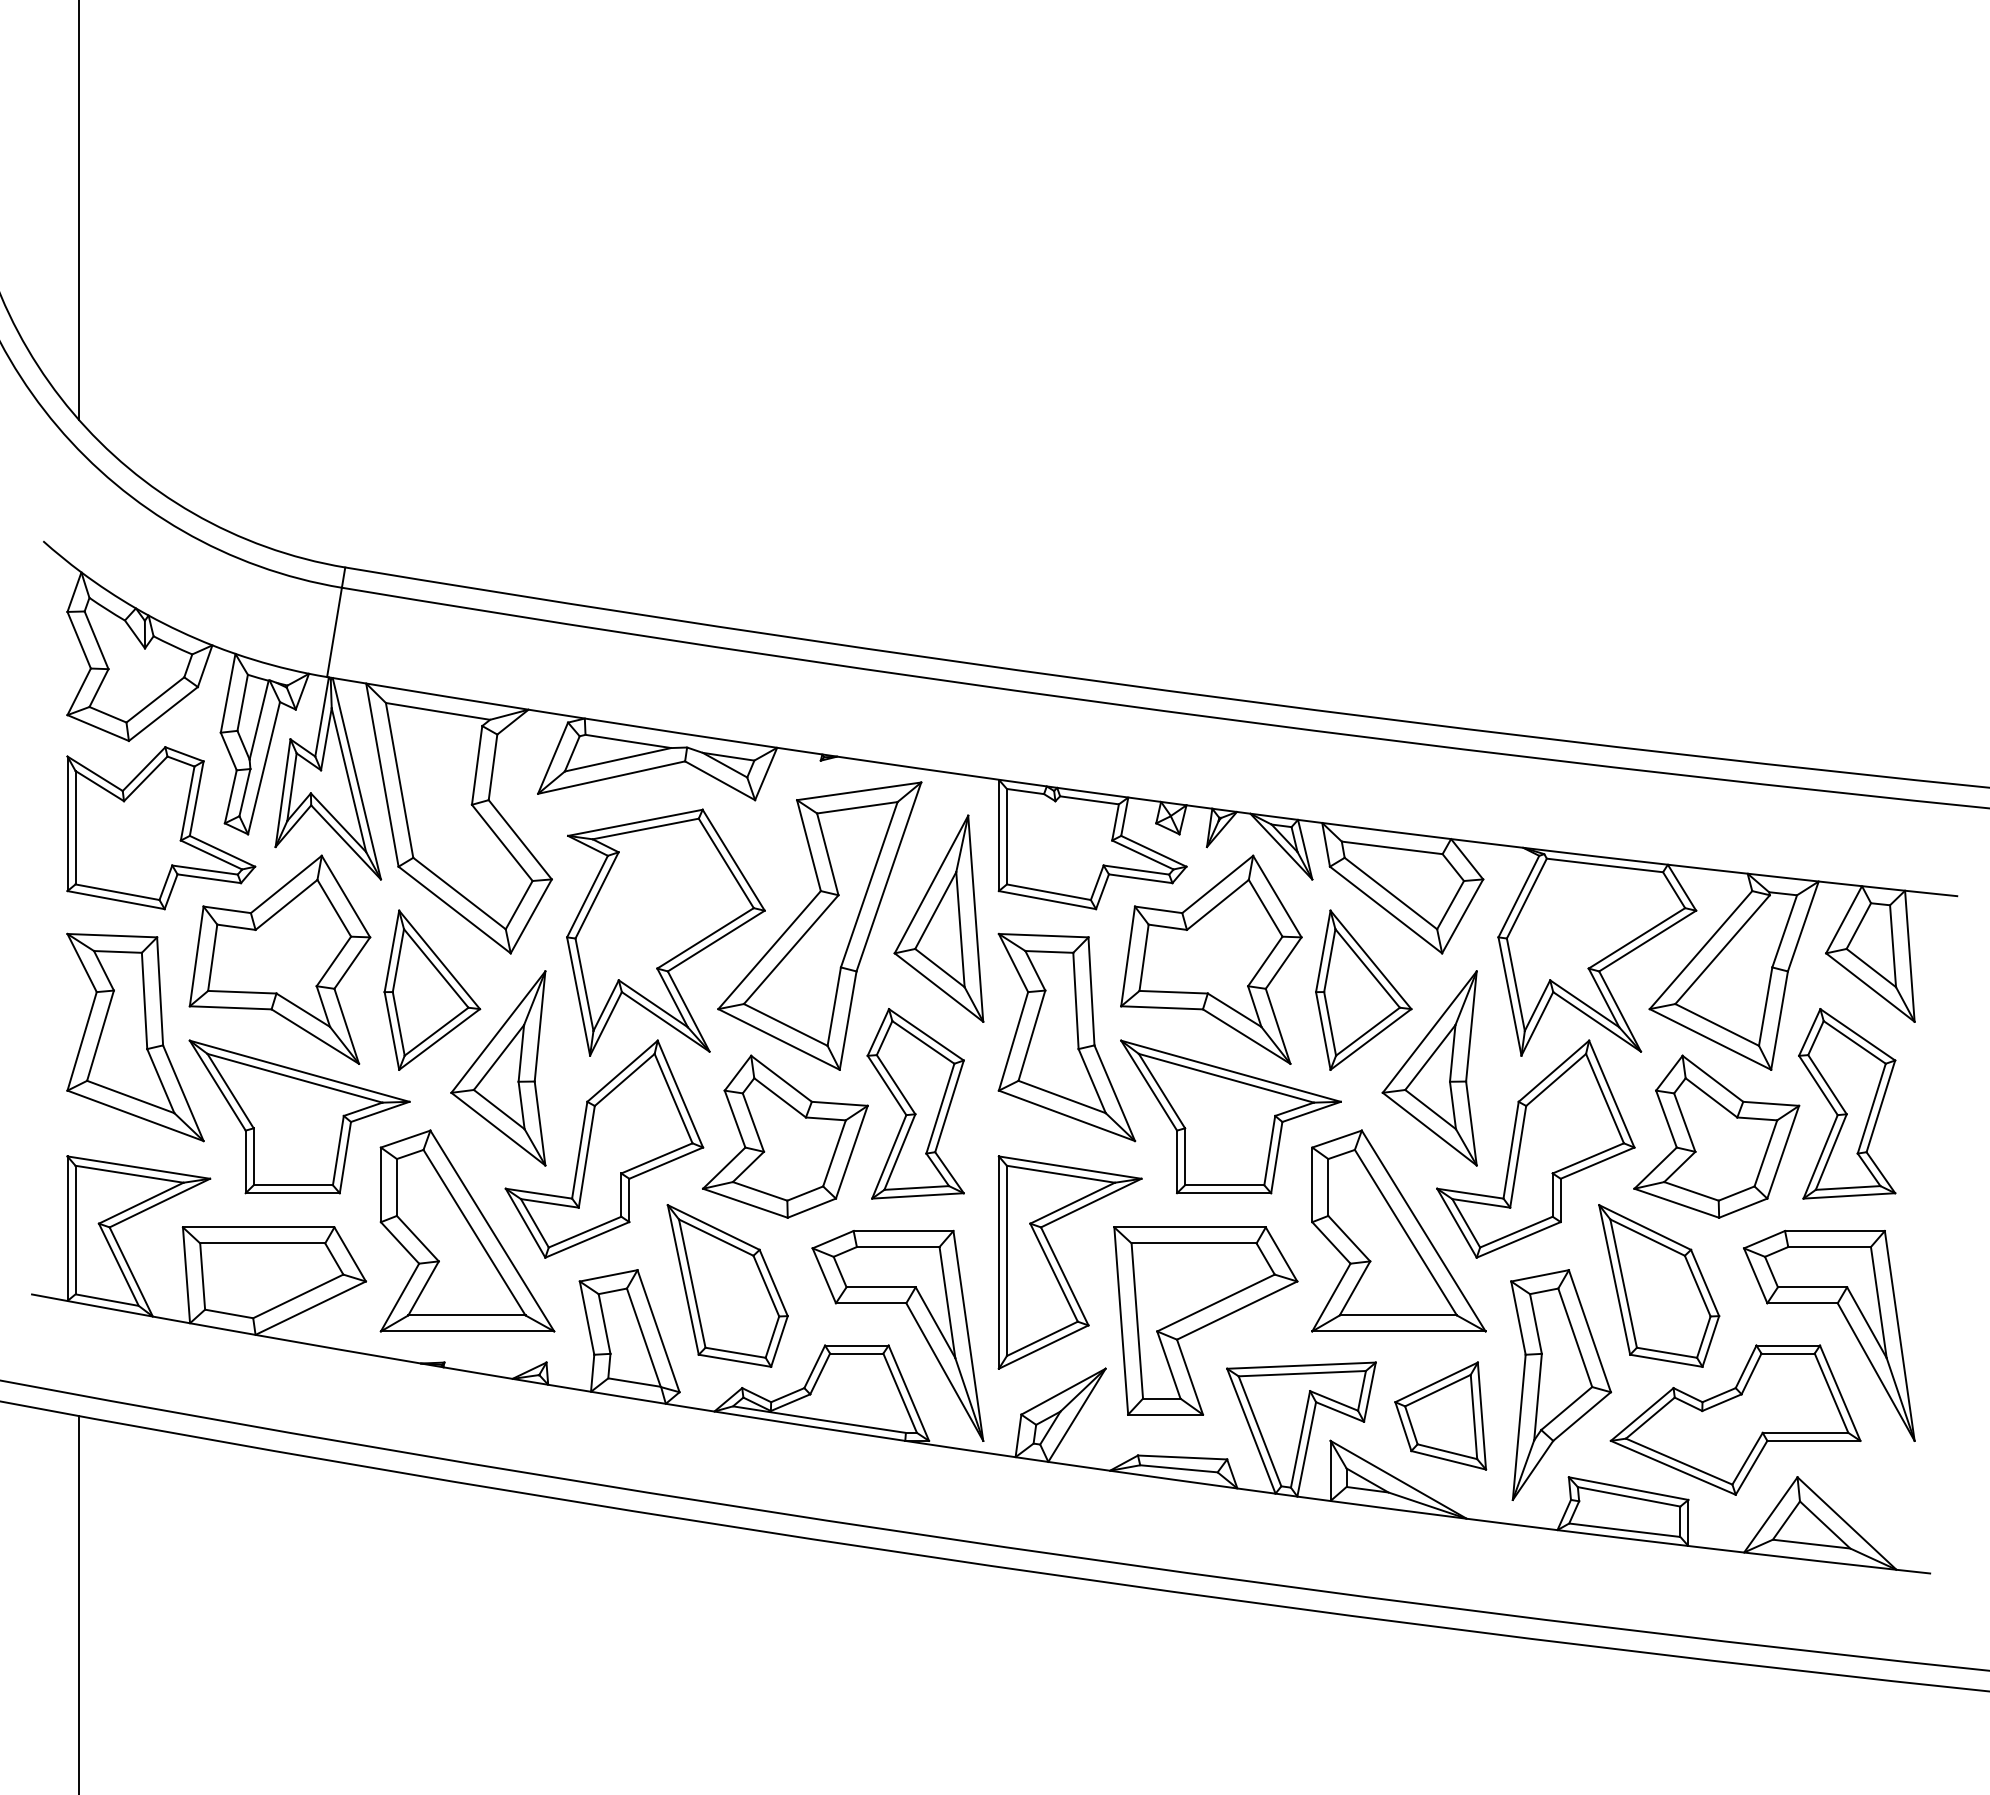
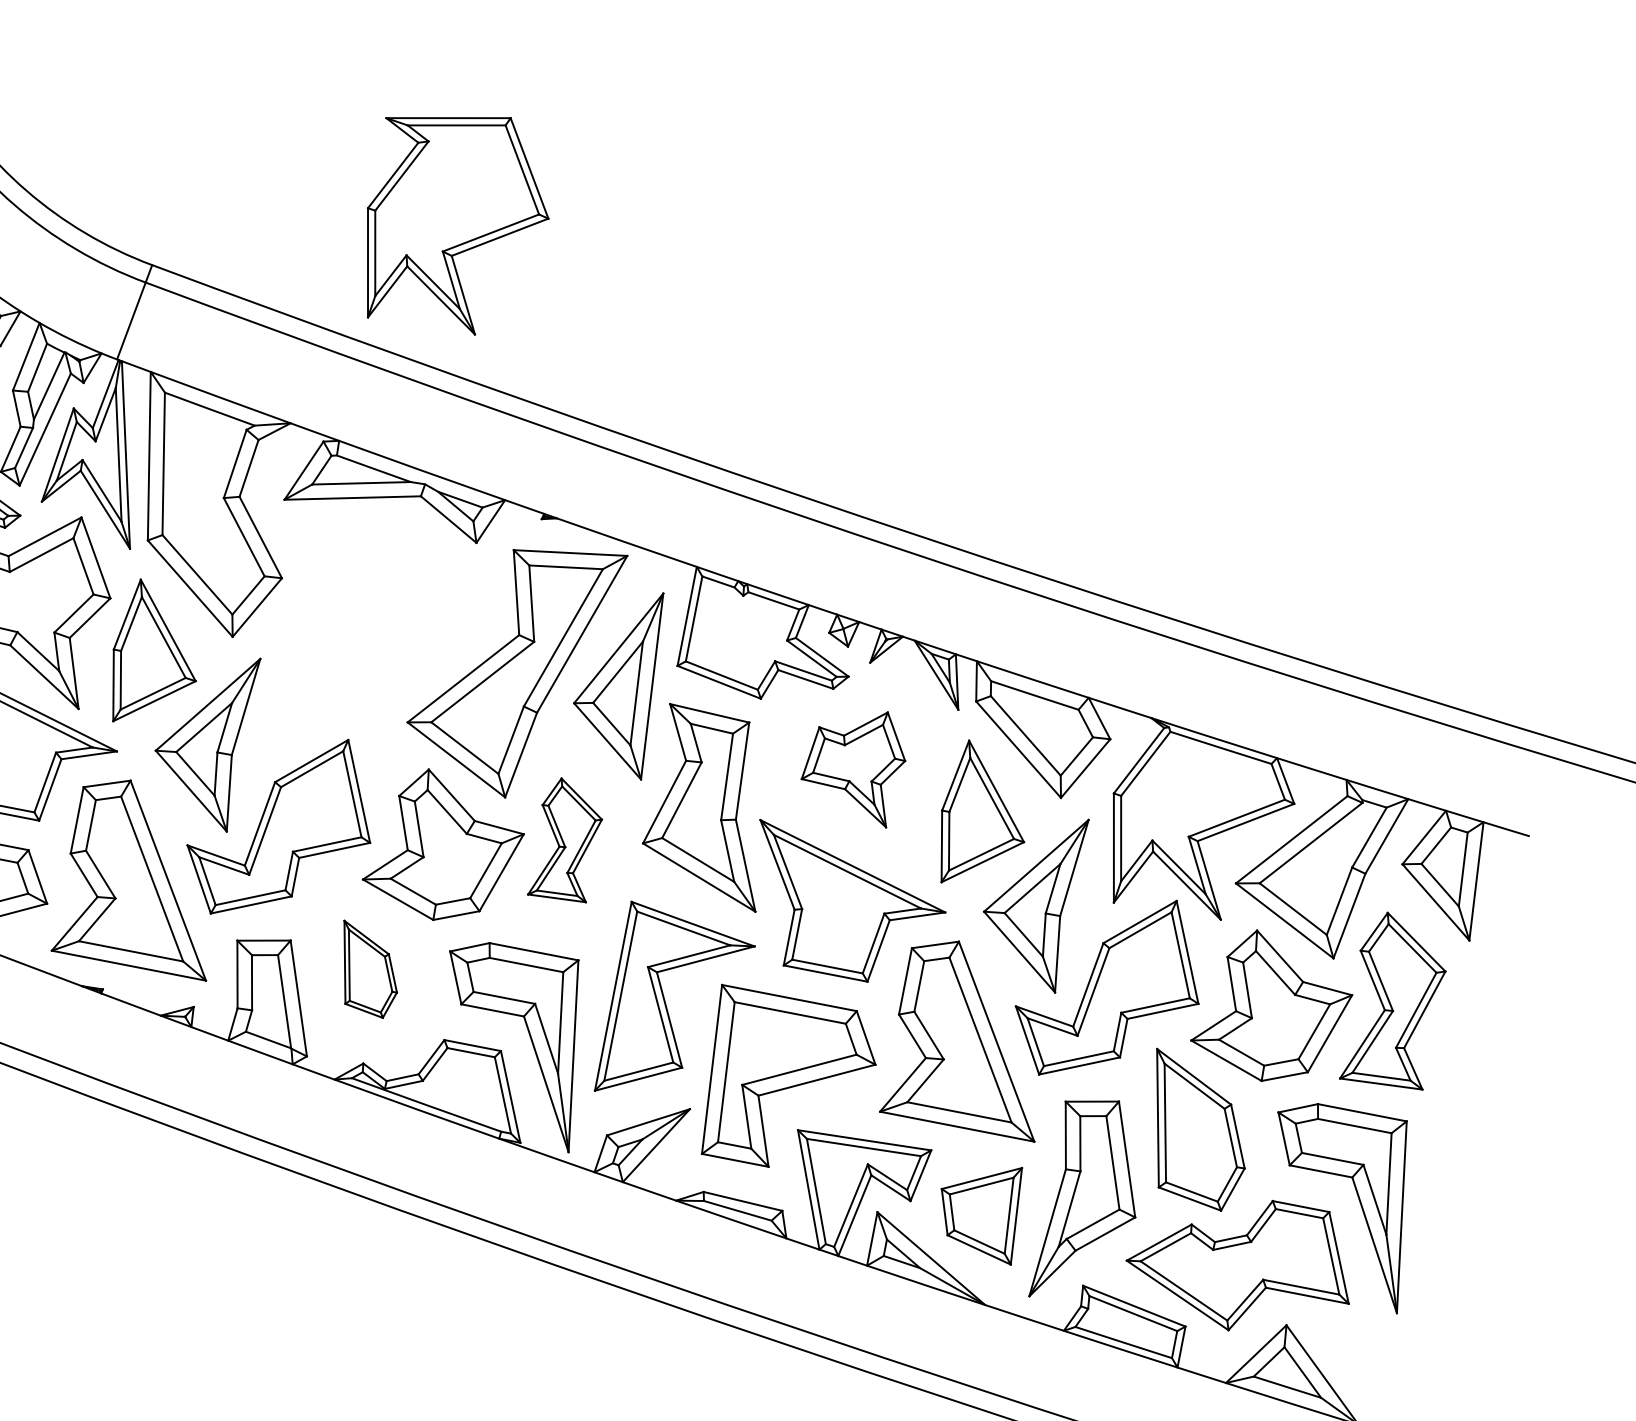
part: (665, 932) -> (456, 220), moved
part: (1211, 959) -> (854, 763), size x0.6
part: (915, 1103) -> (566, 840), size x0.7
part: (727, 1285) -> (368, 969), size x0.6

